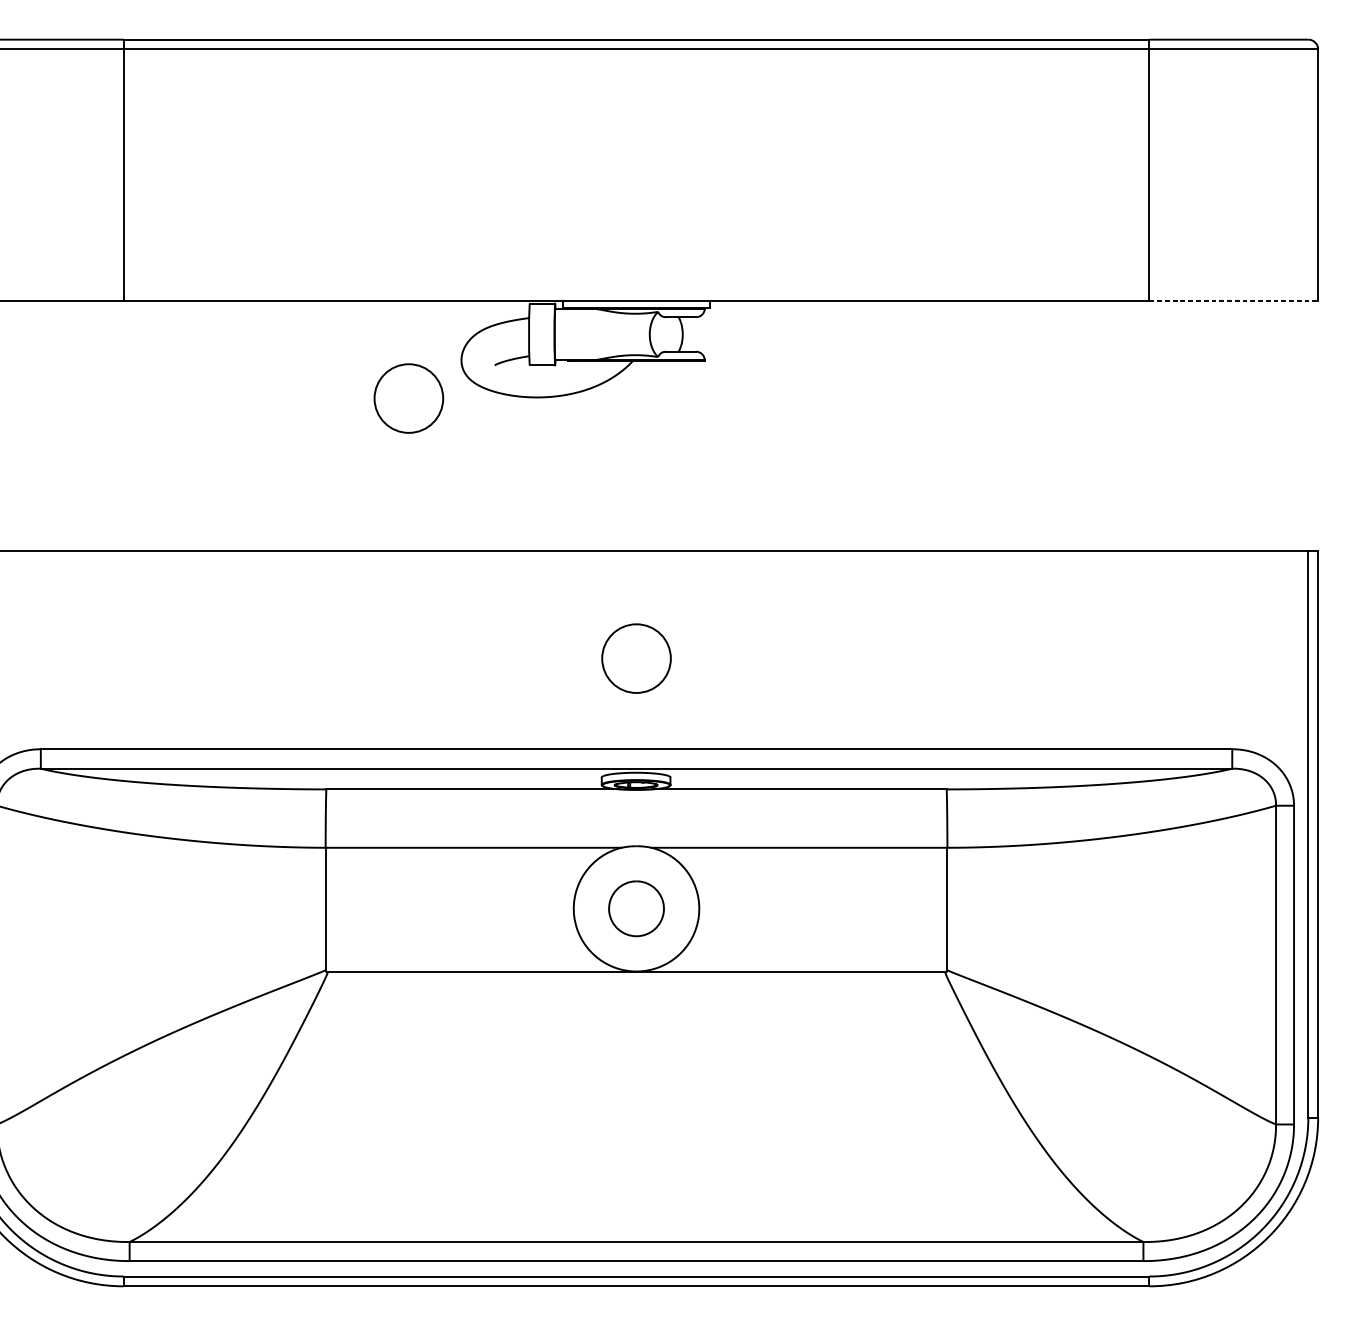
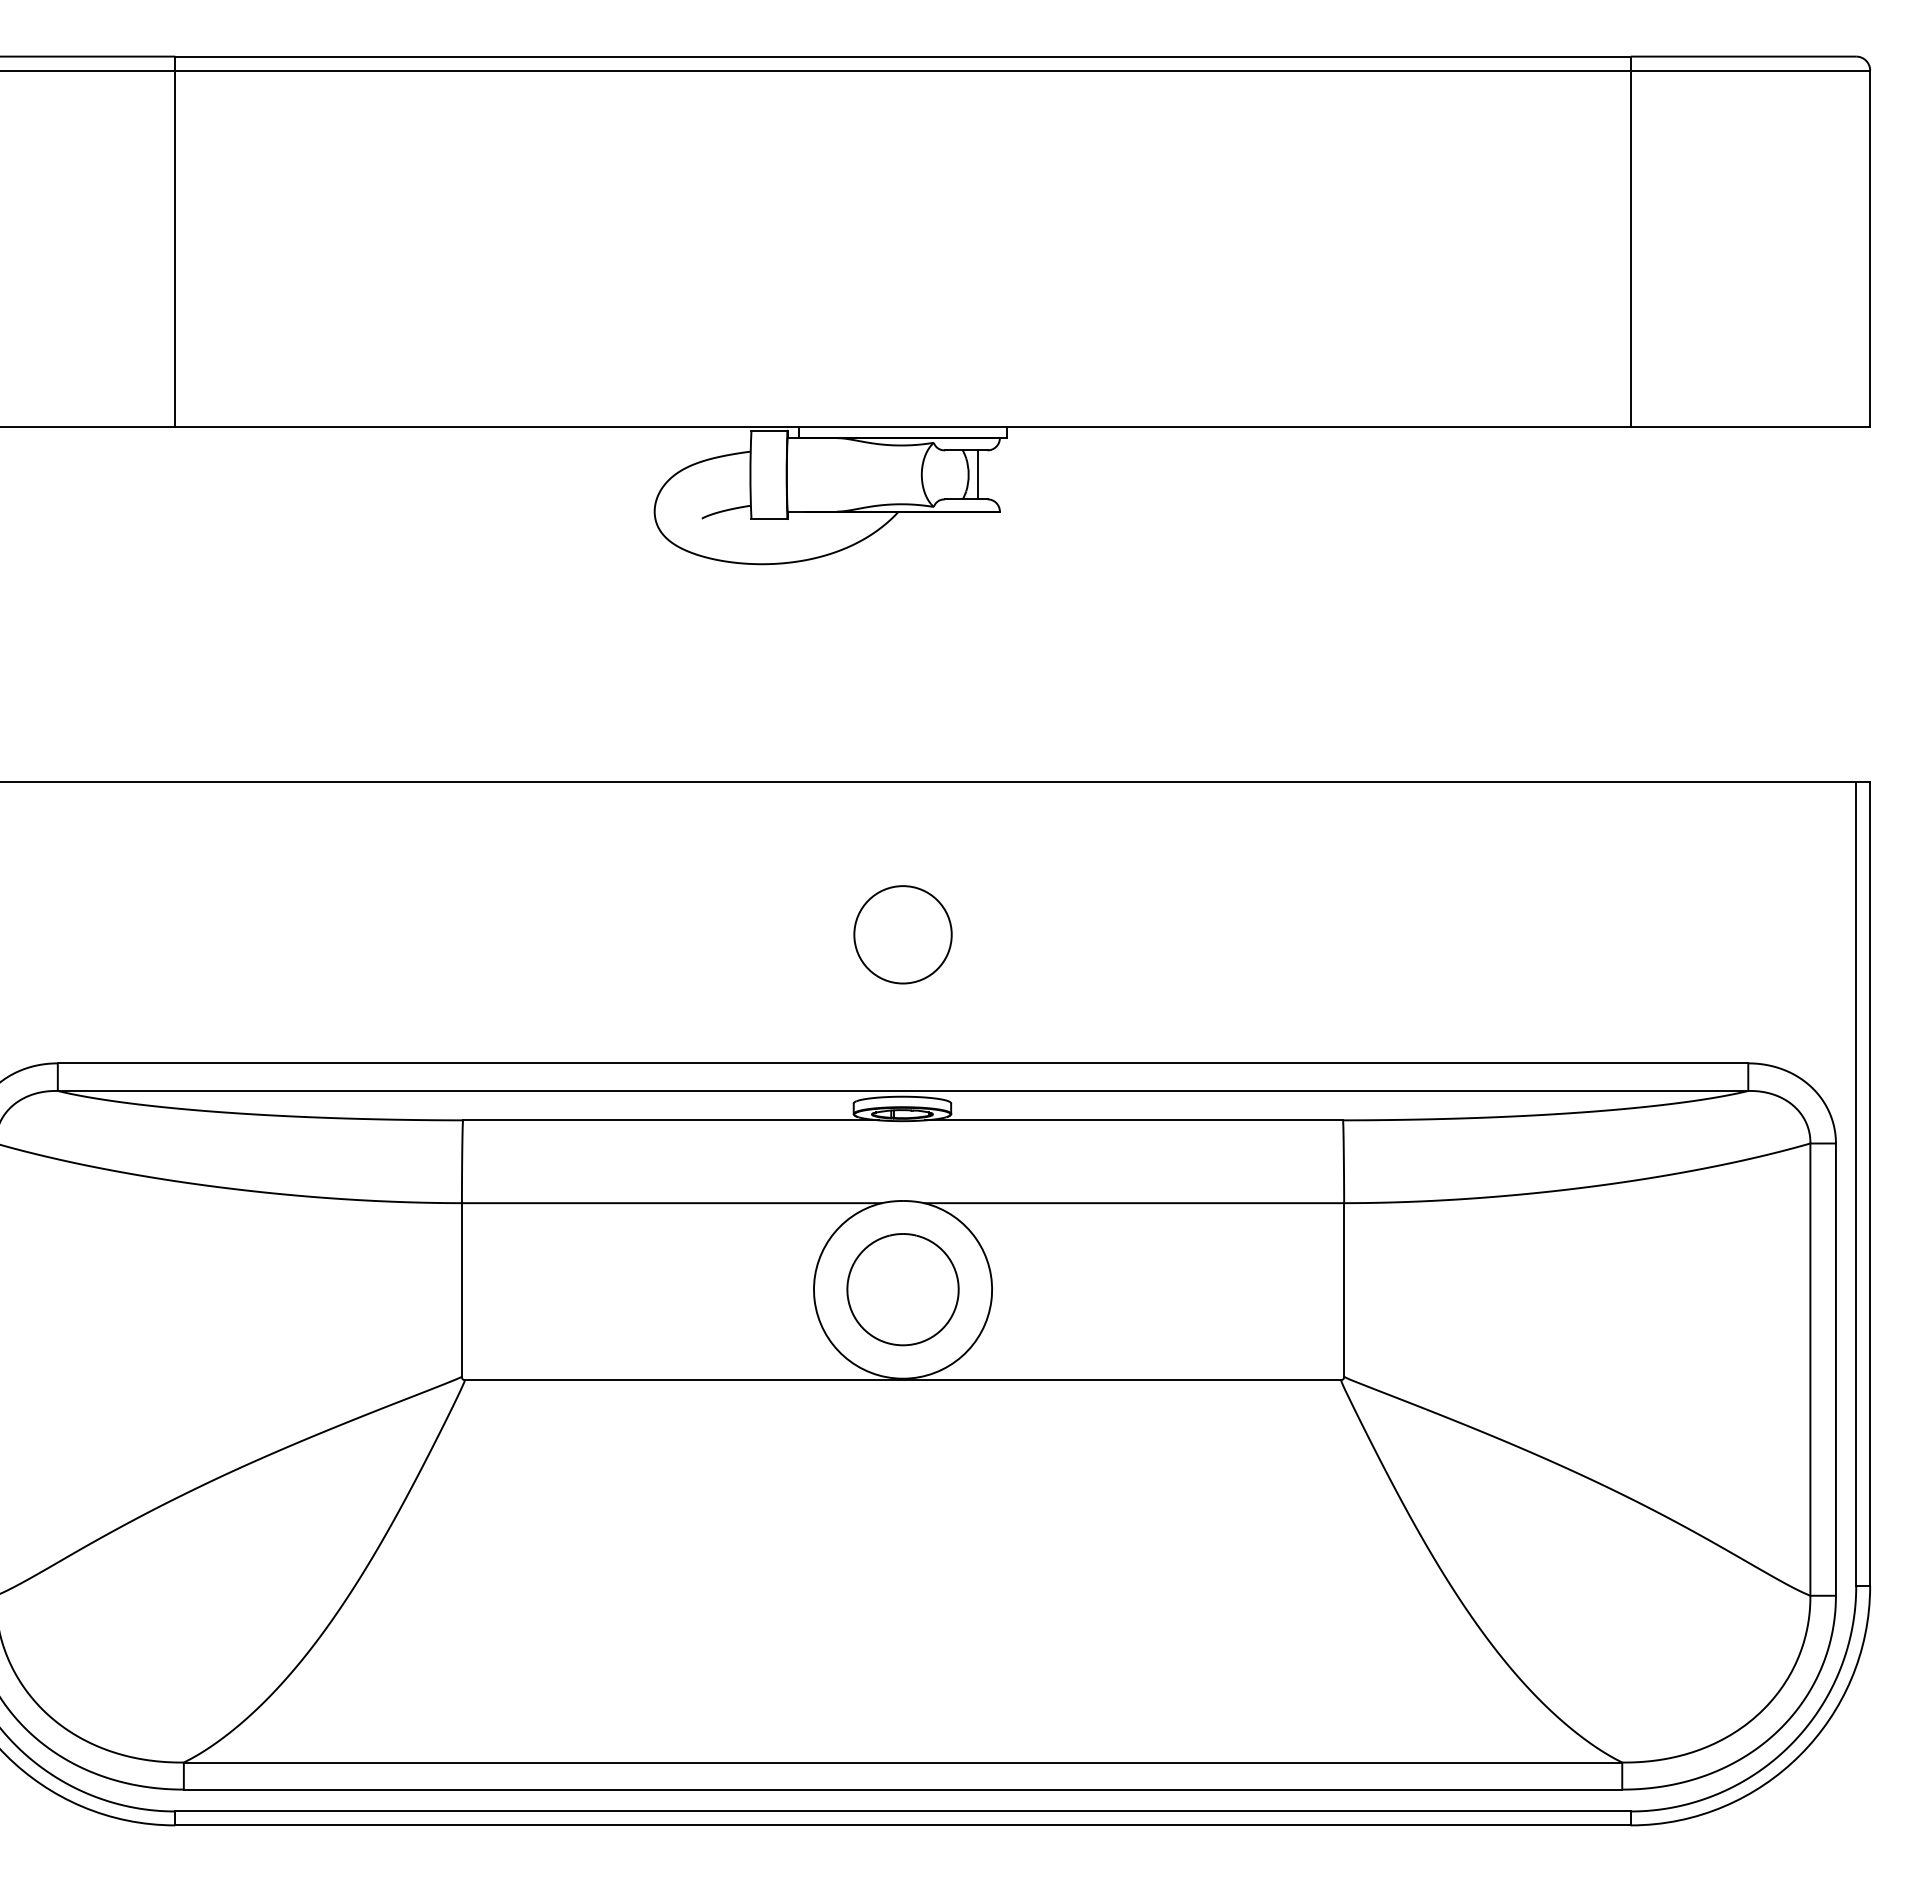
line: (1233, 300) -> (1750, 426), dashed -> solid
line: (689, 334) -> (978, 474), added
circle: (408, 398) -> (579, 565), removed
part: (636, 908) -> (902, 1289), size x1.43

